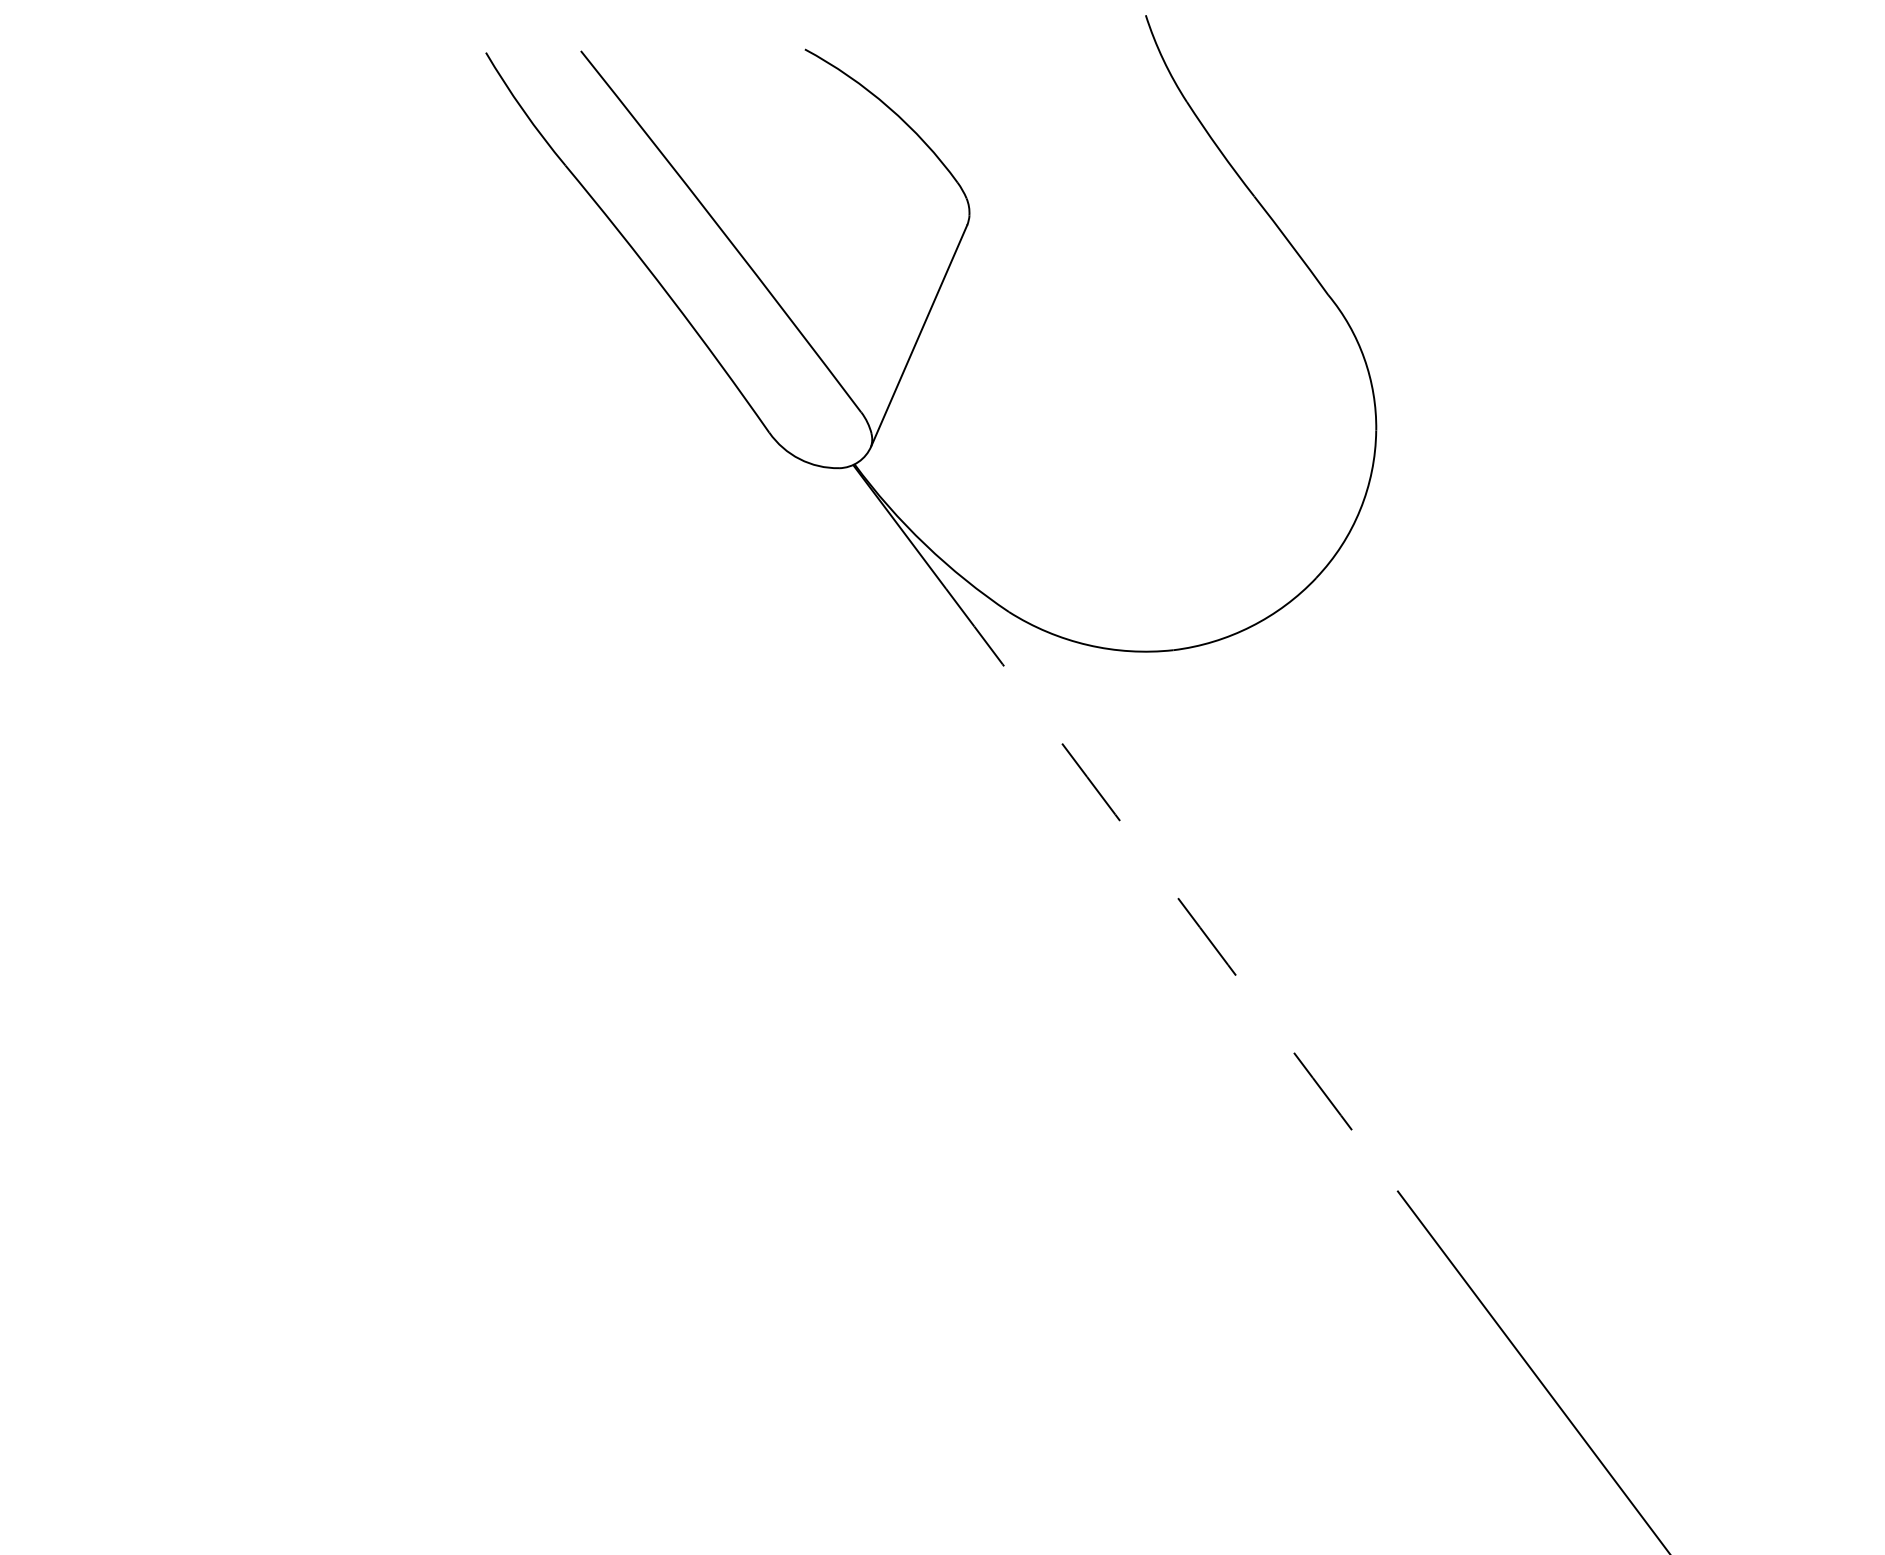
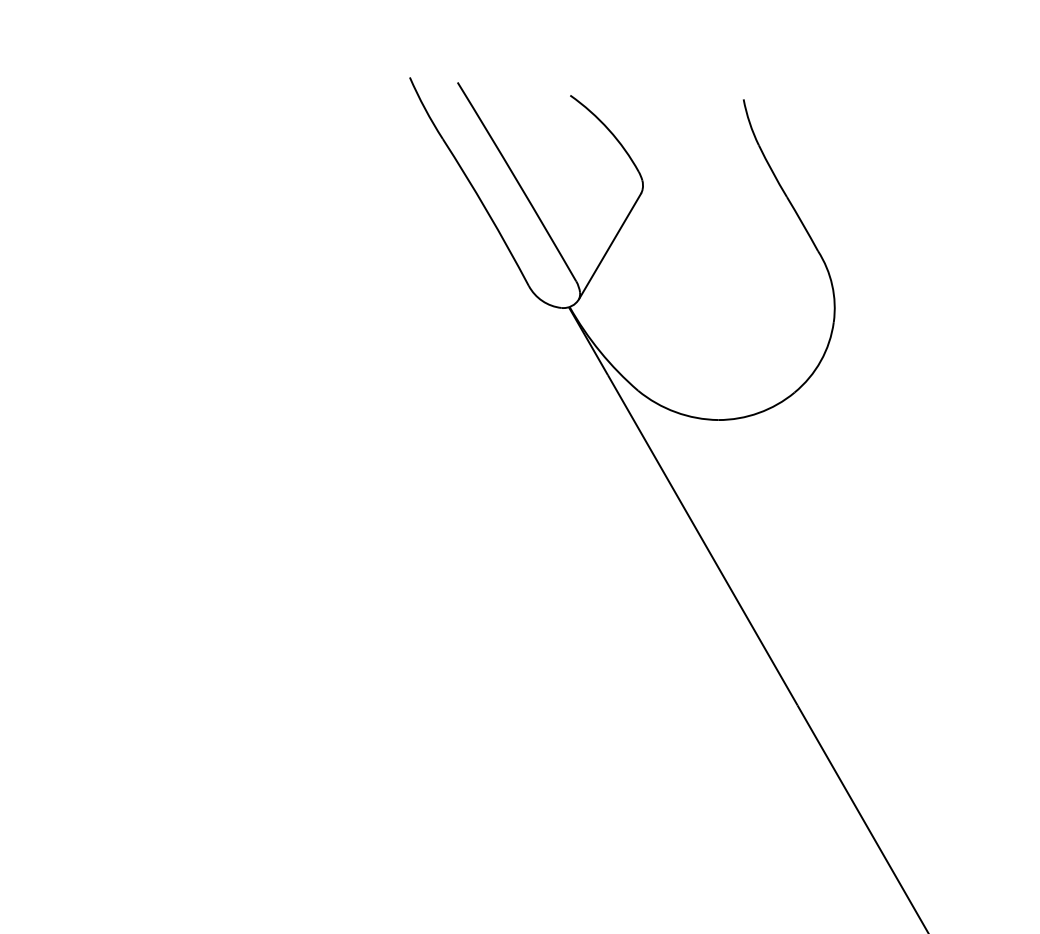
arc: (1171, 890) -> (702, 540), dashed -> solid

